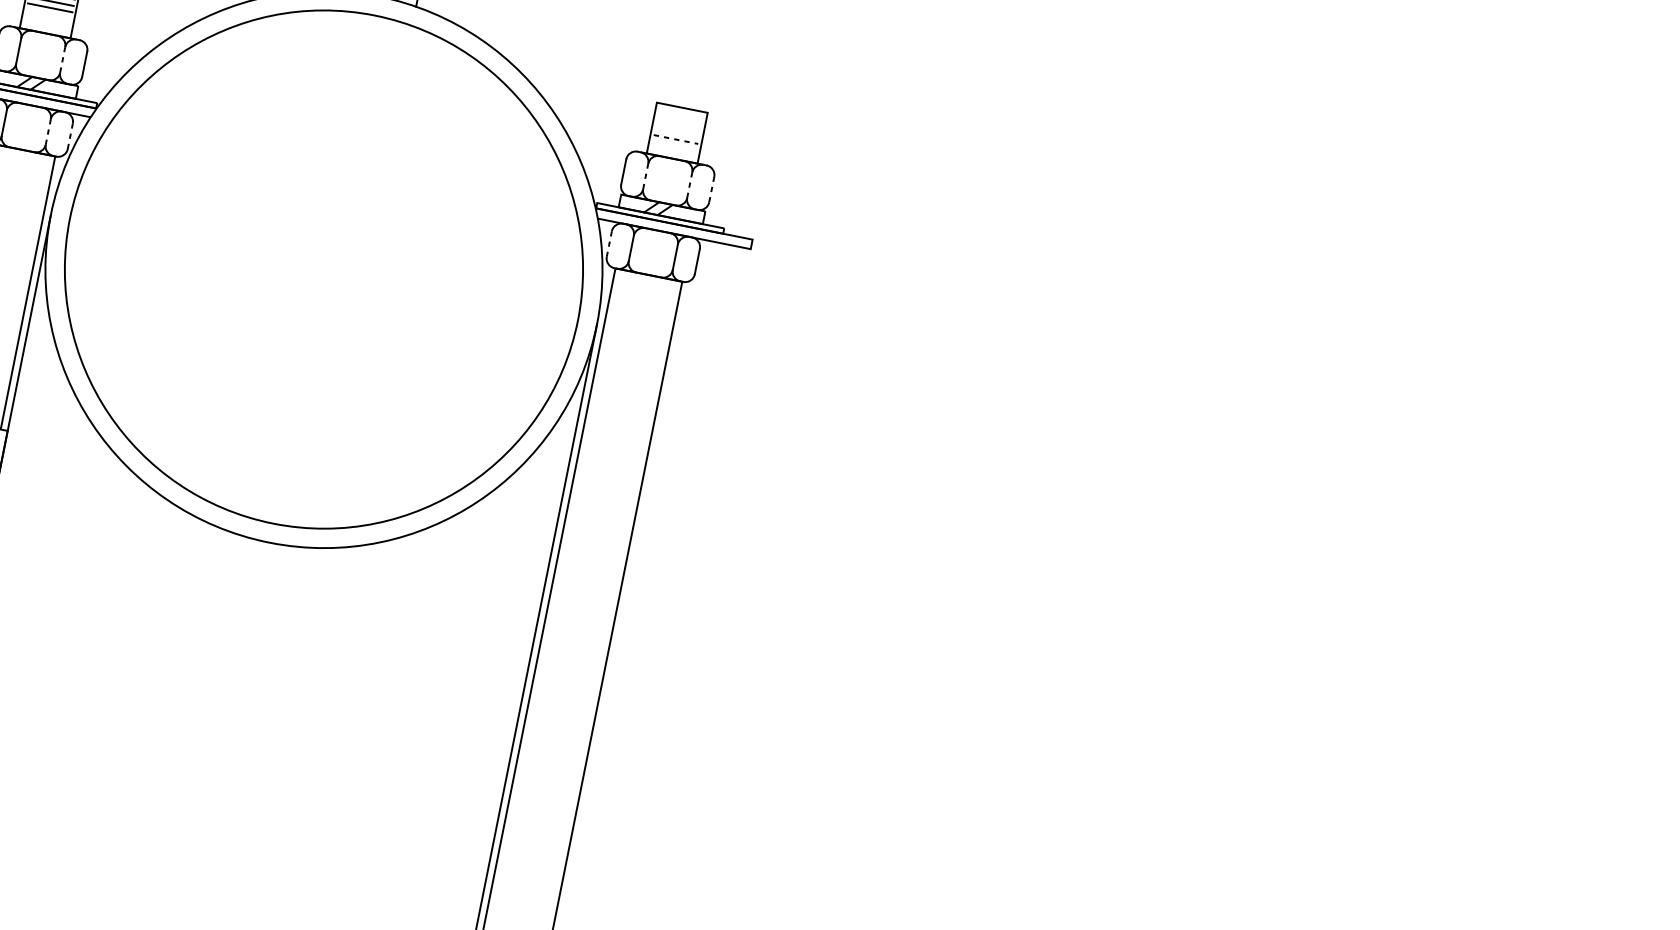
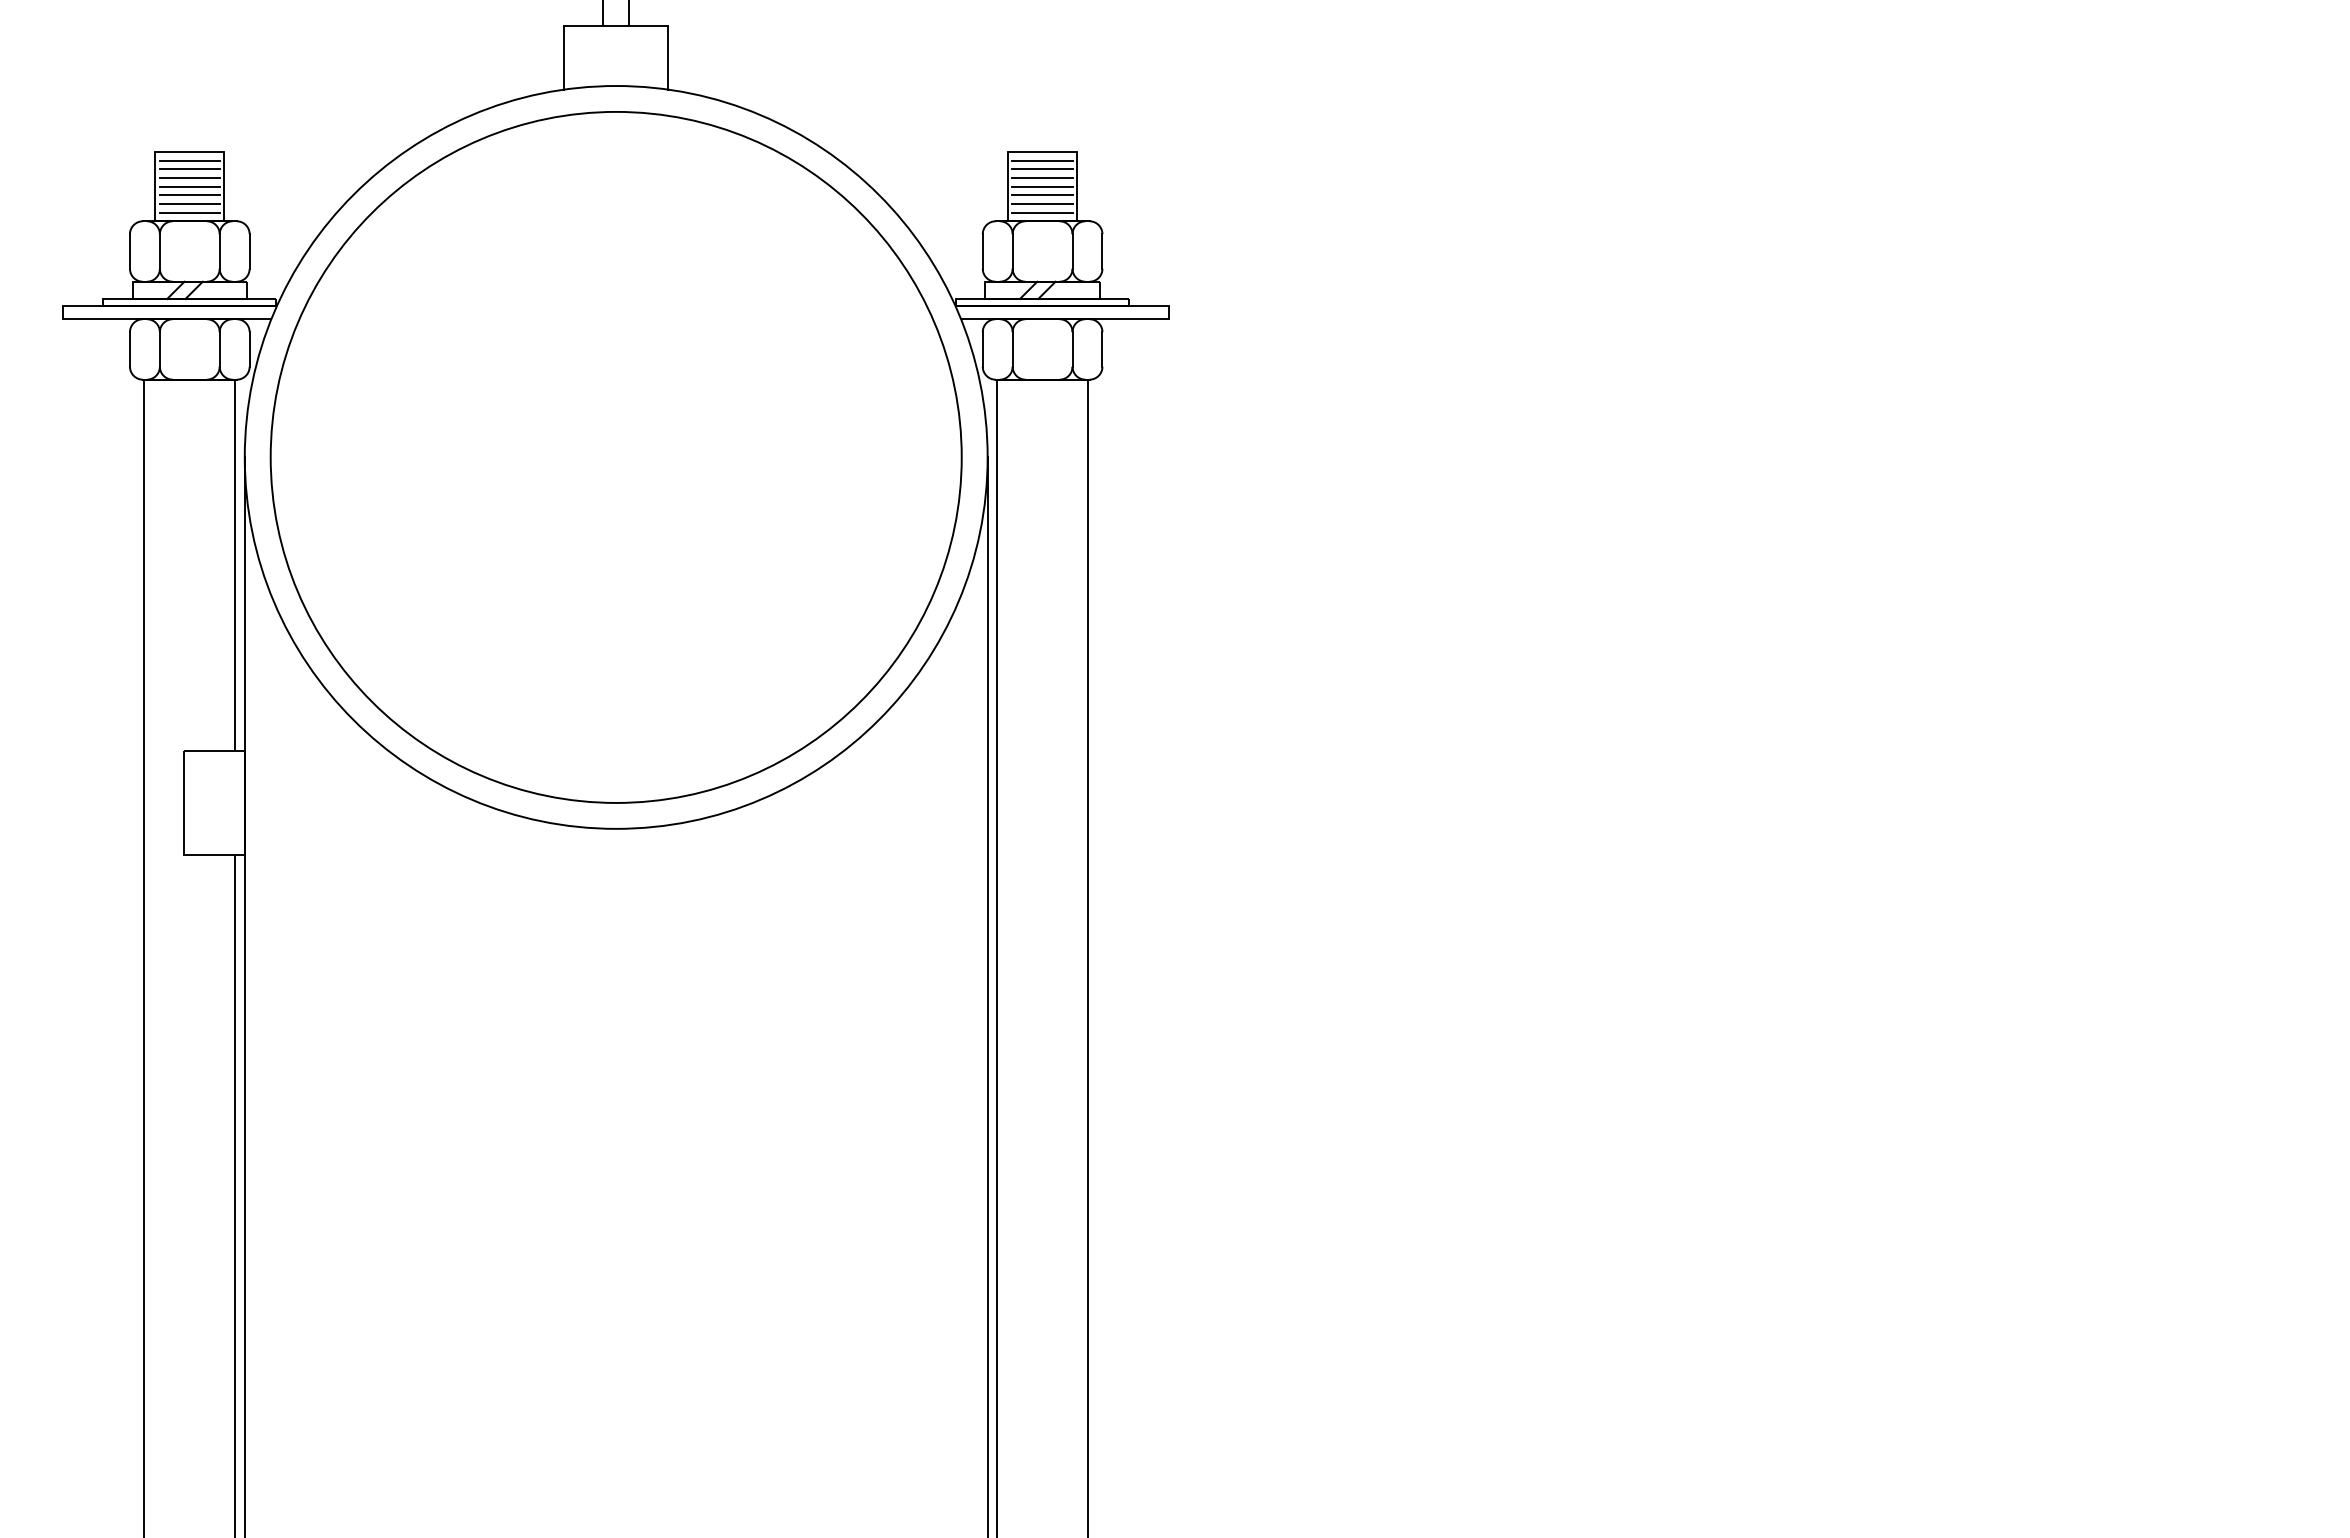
line: (48, 14) -> (189, 195), added
line: (47, 20) -> (189, 204), added
line: (46, 26) -> (189, 212), added
line: (62, 59) -> (219, 251), dashed -> solid
line: (681, 113) -> (1042, 160), added
line: (679, 120) -> (1042, 169), added
line: (678, 127) -> (1042, 178), added
line: (48, 131) -> (219, 349), dashed -> solid
line: (677, 132) -> (1042, 186), added
line: (70, 135) -> (249, 348), dashed -> solid
line: (676, 139) -> (1043, 195), dashed -> solid
line: (674, 146) -> (1042, 204), added
line: (673, 152) -> (1042, 212), added
line: (645, 176) -> (1012, 251), dashed -> solid
line: (689, 185) -> (1072, 251), dashed -> solid
line: (711, 189) -> (1102, 251), dashed -> solid
line: (609, 244) -> (982, 349), dashed -> solid

